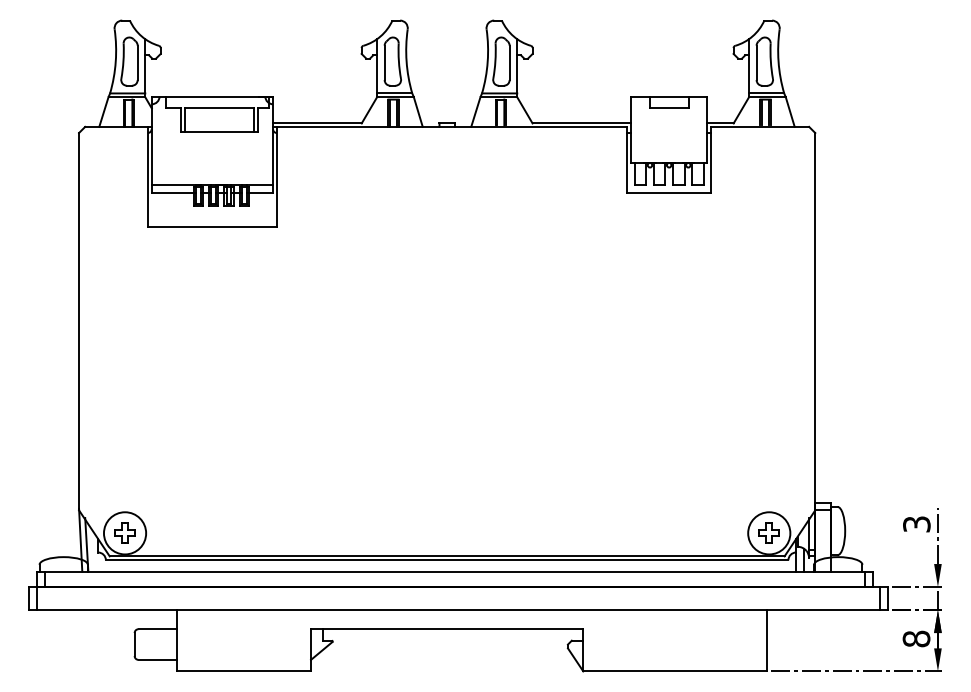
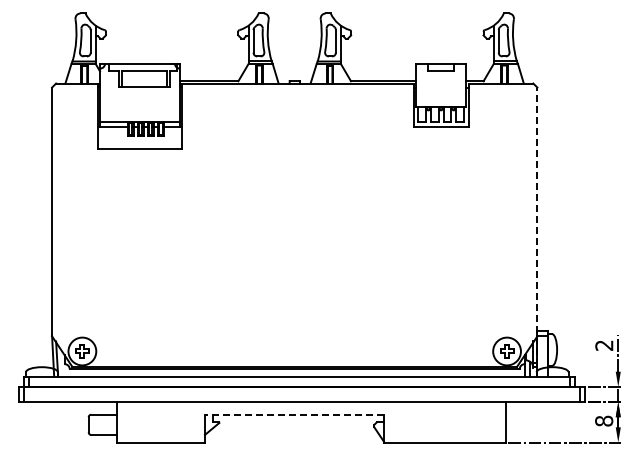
line: (815, 343) -> (537, 226), solid -> dashed
text: (917, 524) -> (604, 345), 3 -> 2
line: (446, 628) -> (294, 414), solid -> dashed

